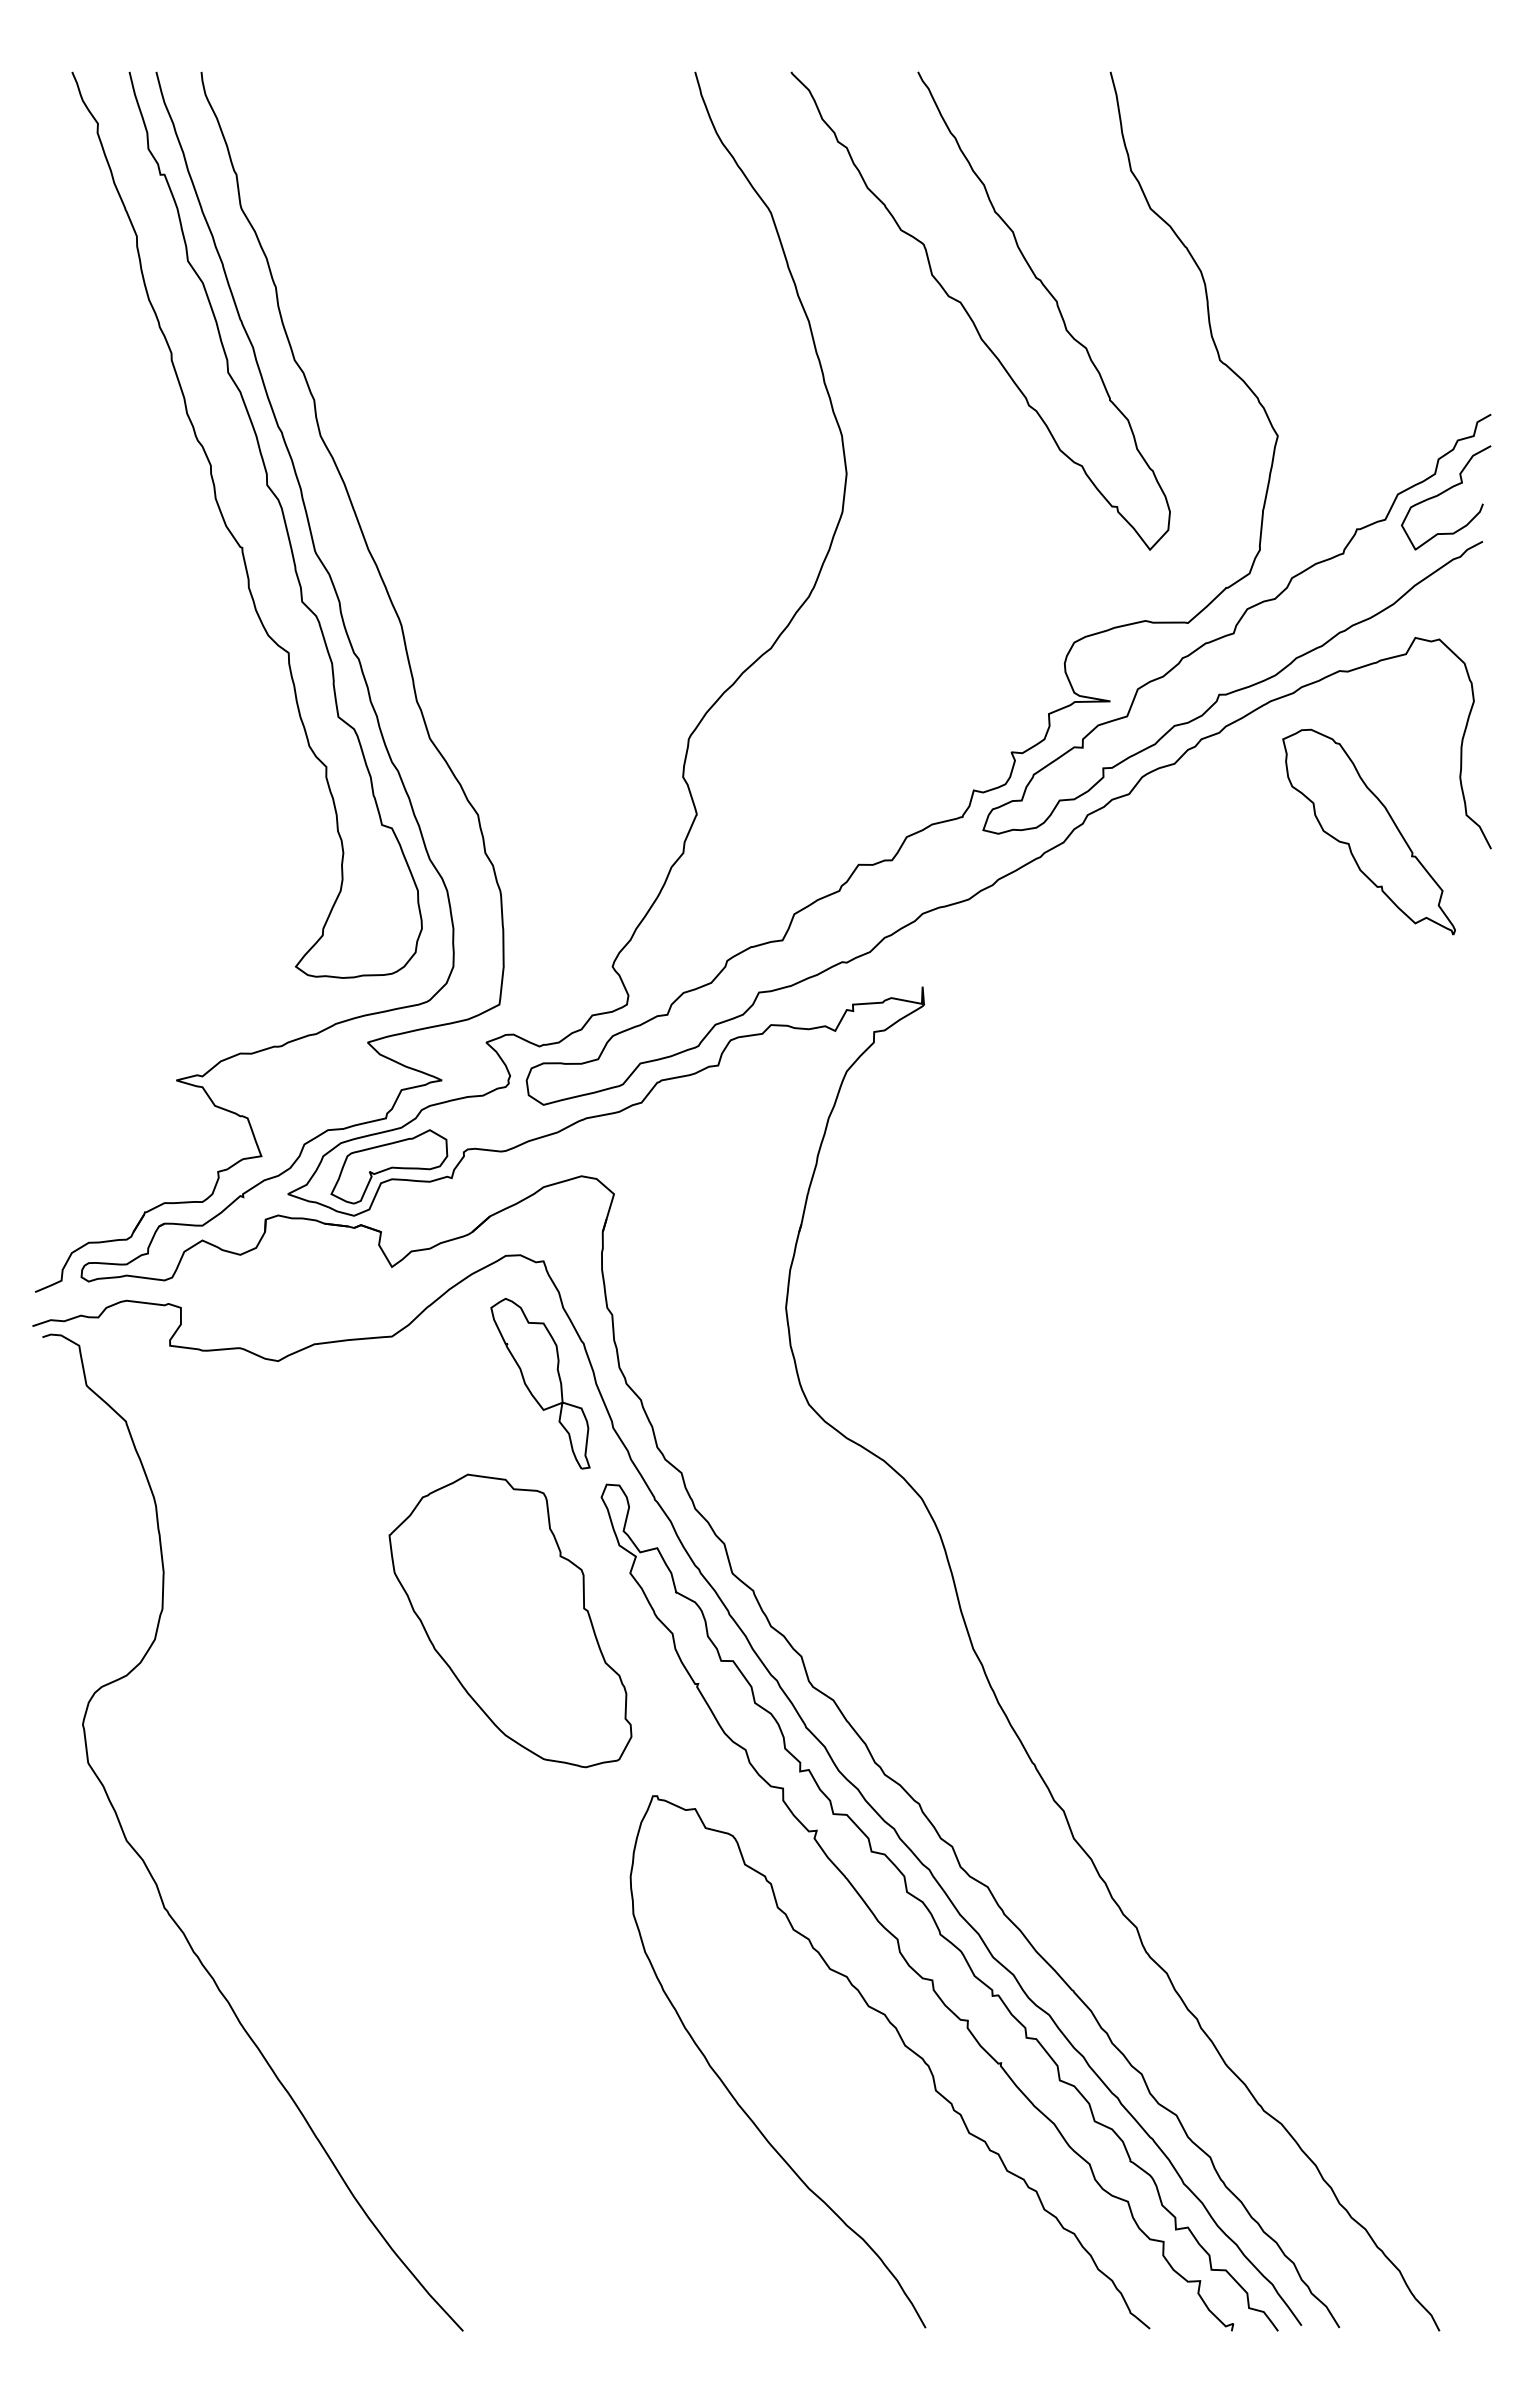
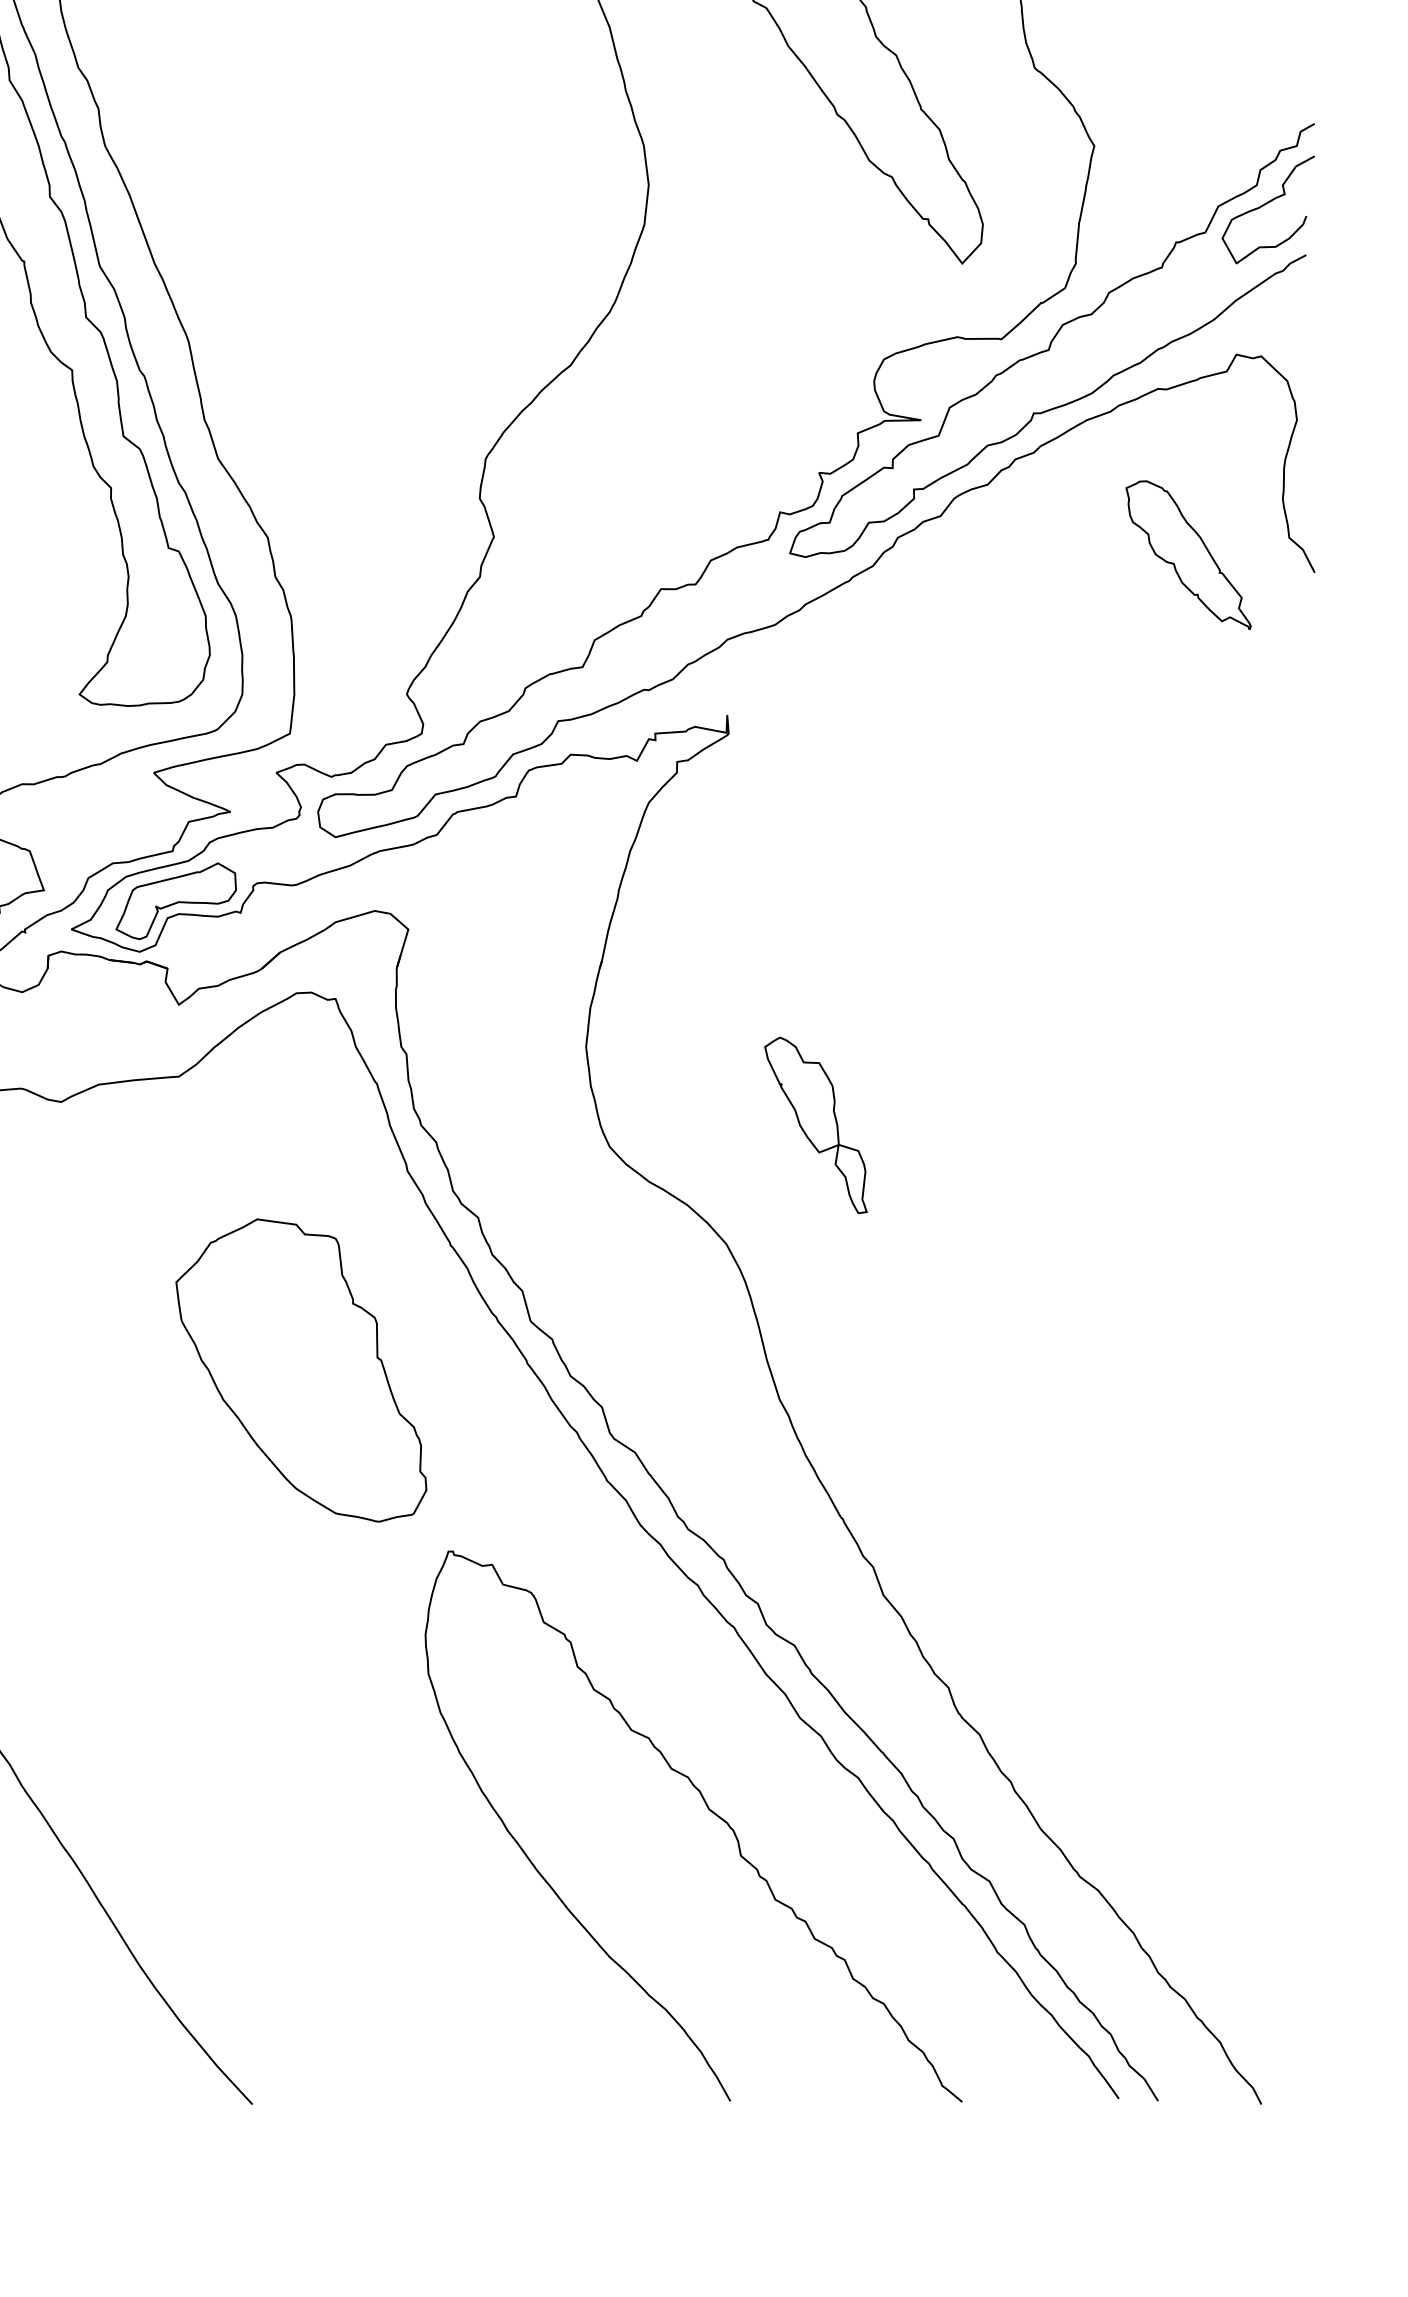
part: (1368, 831) -> (1188, 554), size x0.7
part: (540, 1383) -> (815, 1125), moved
curve: (931, 1912) -> (736, 1671), removed

